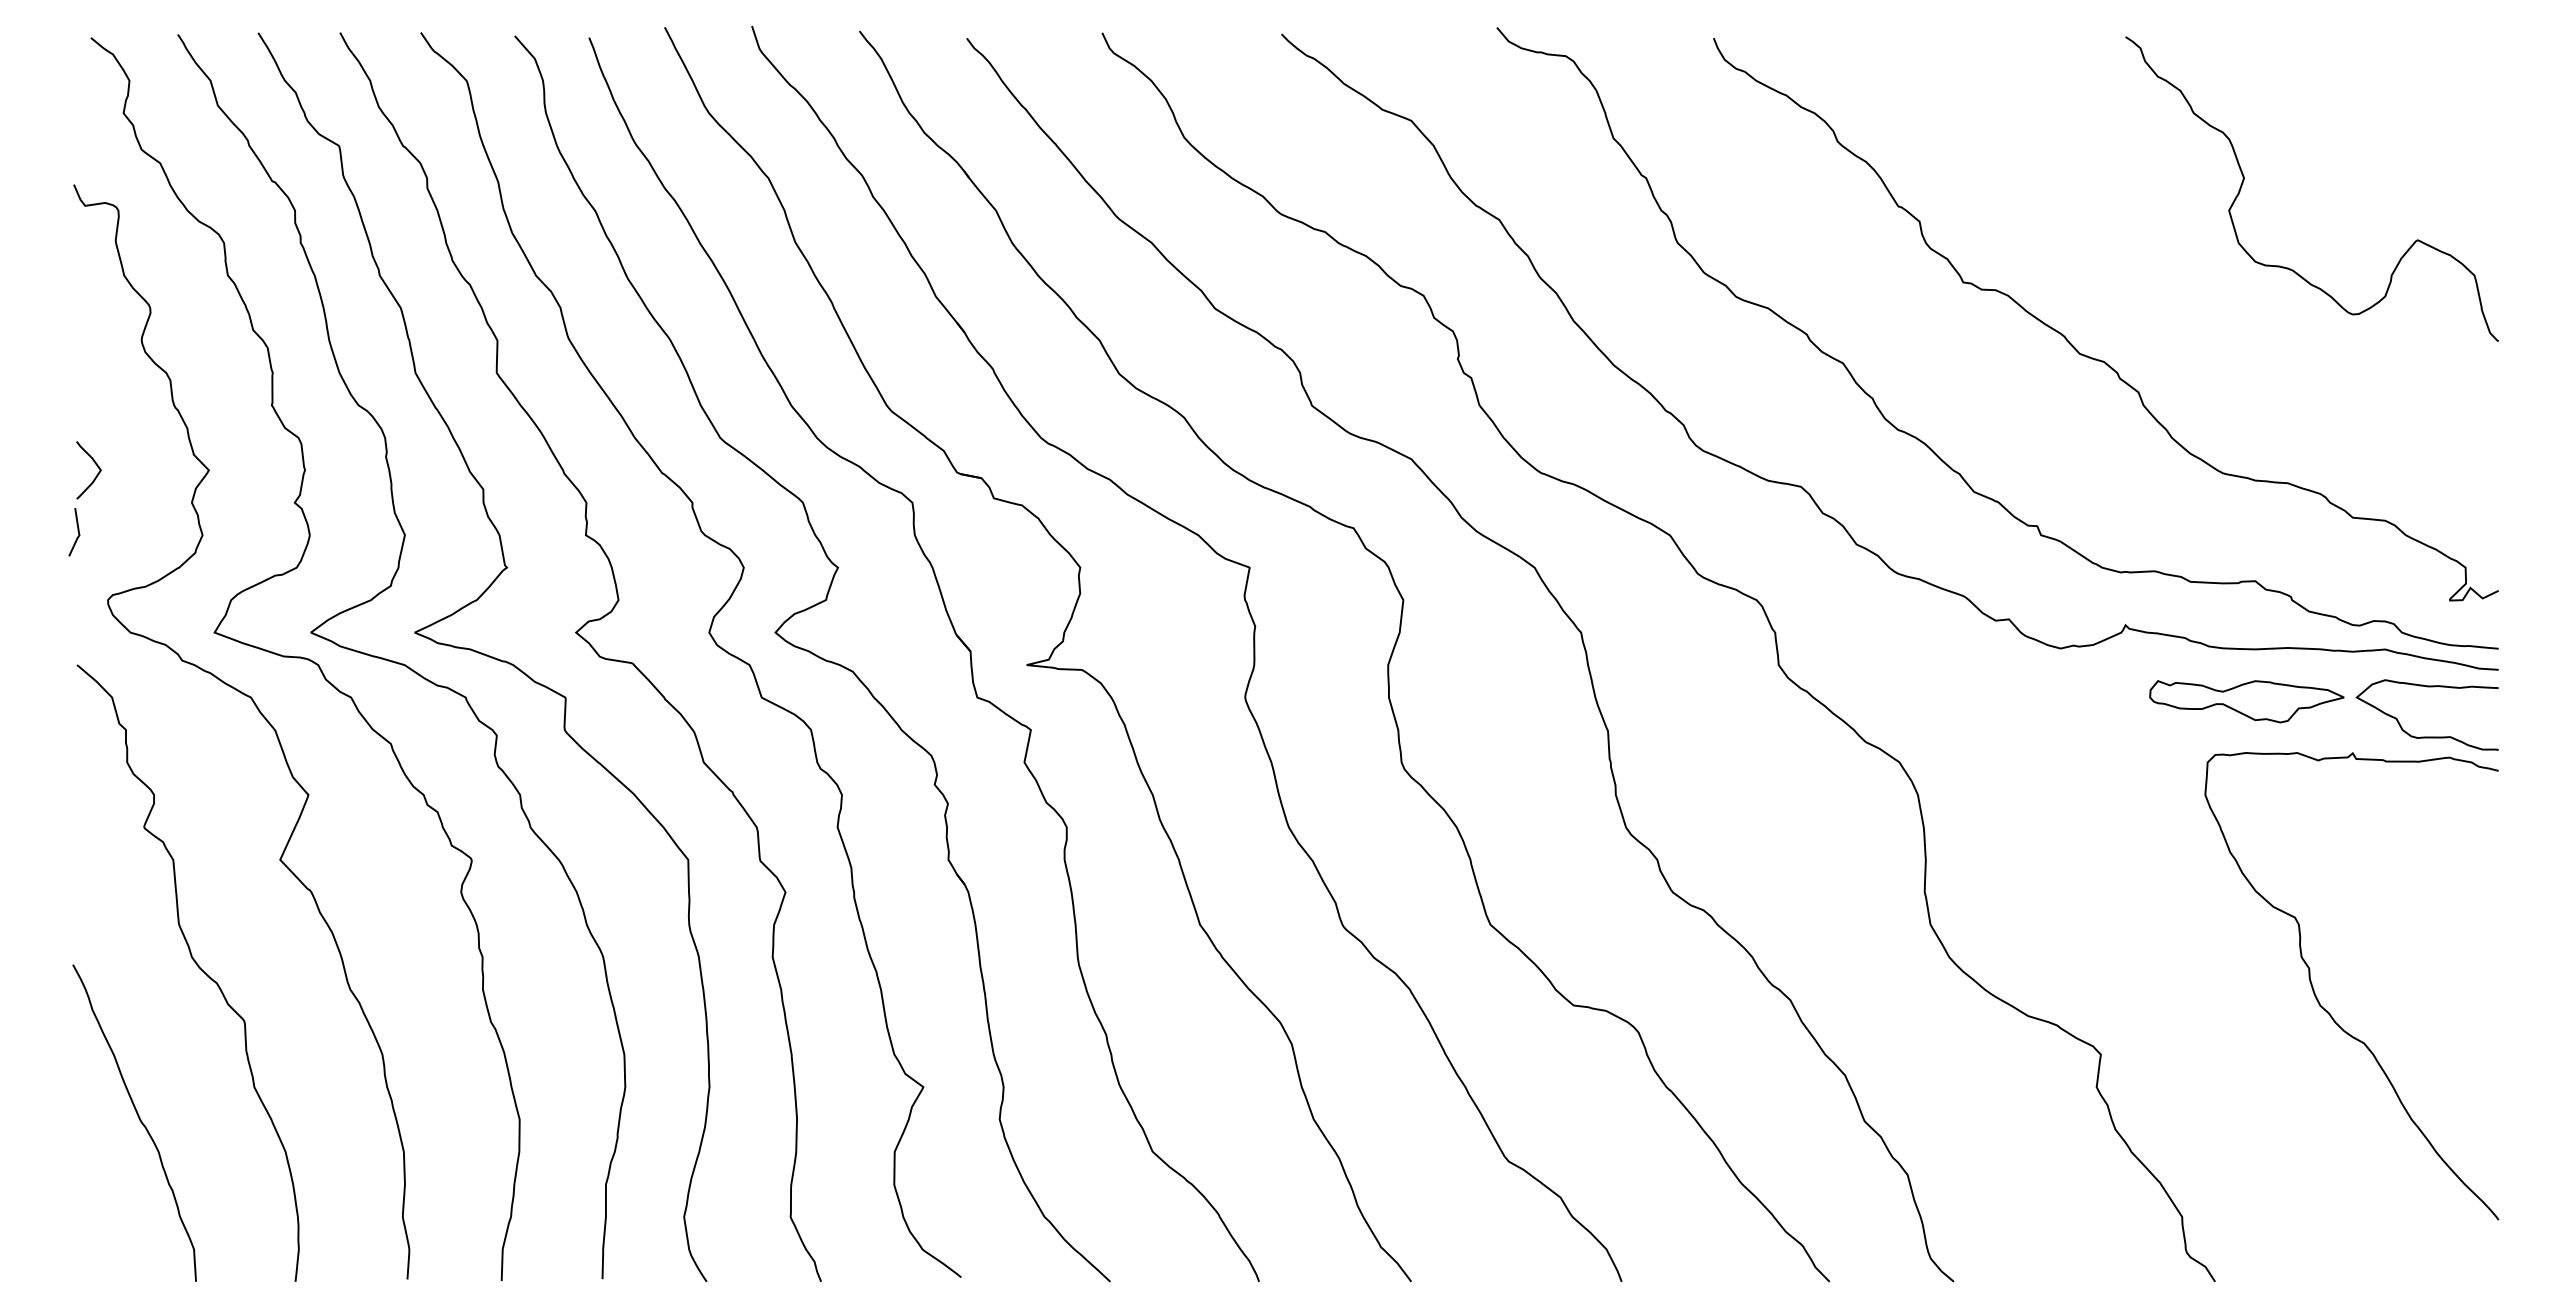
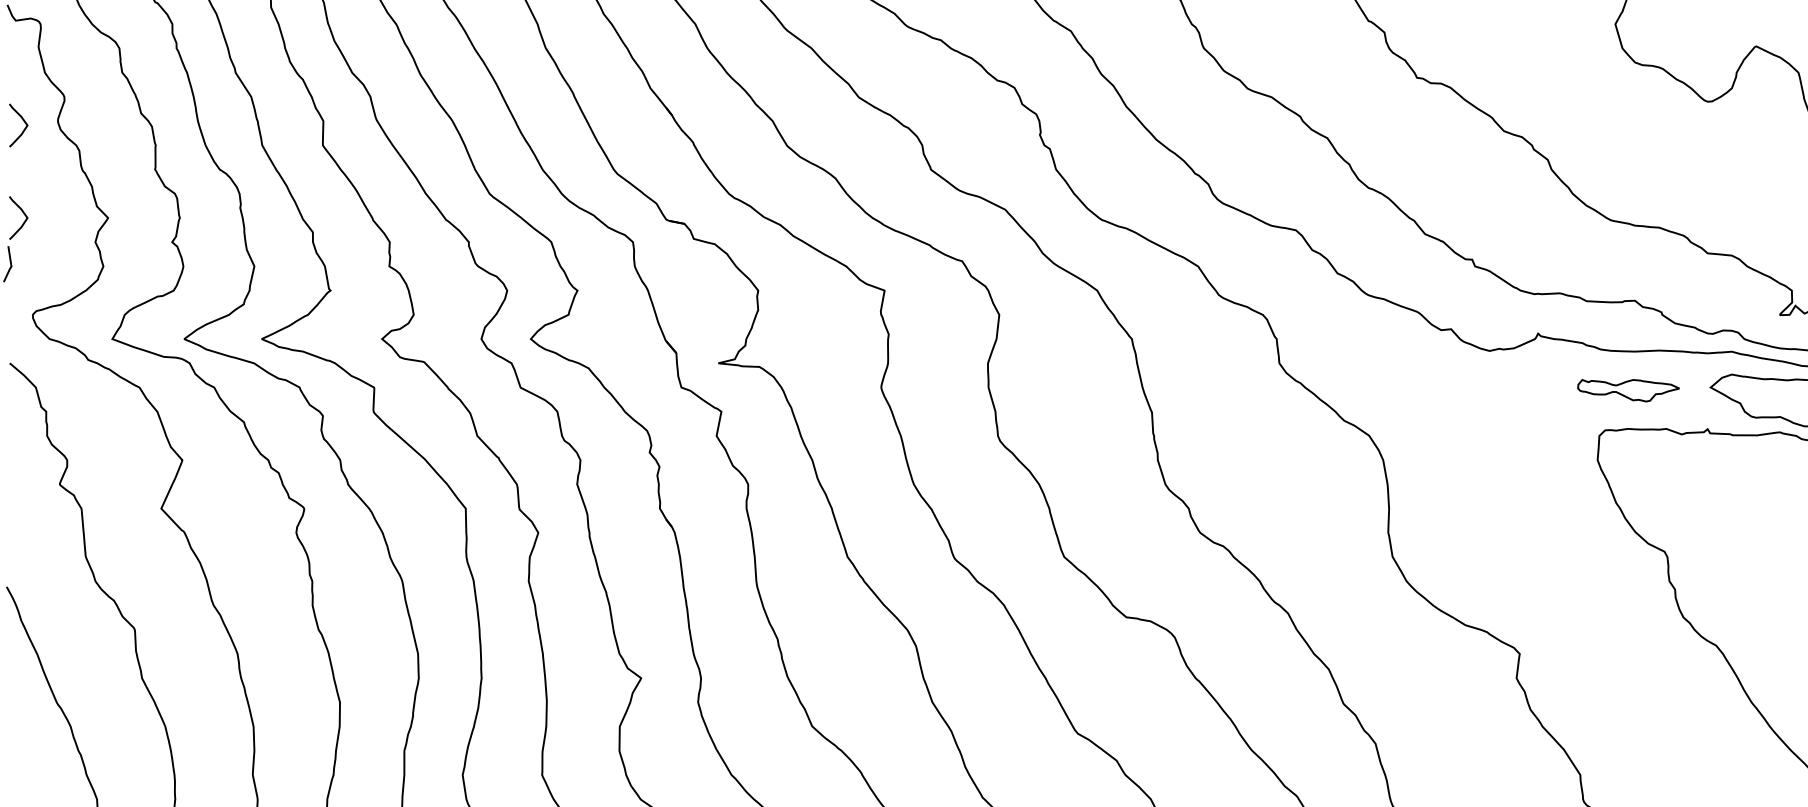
curve: (94, 339) -> (22, 120), added
part: (2246, 701) -> (1628, 390), size x0.7

